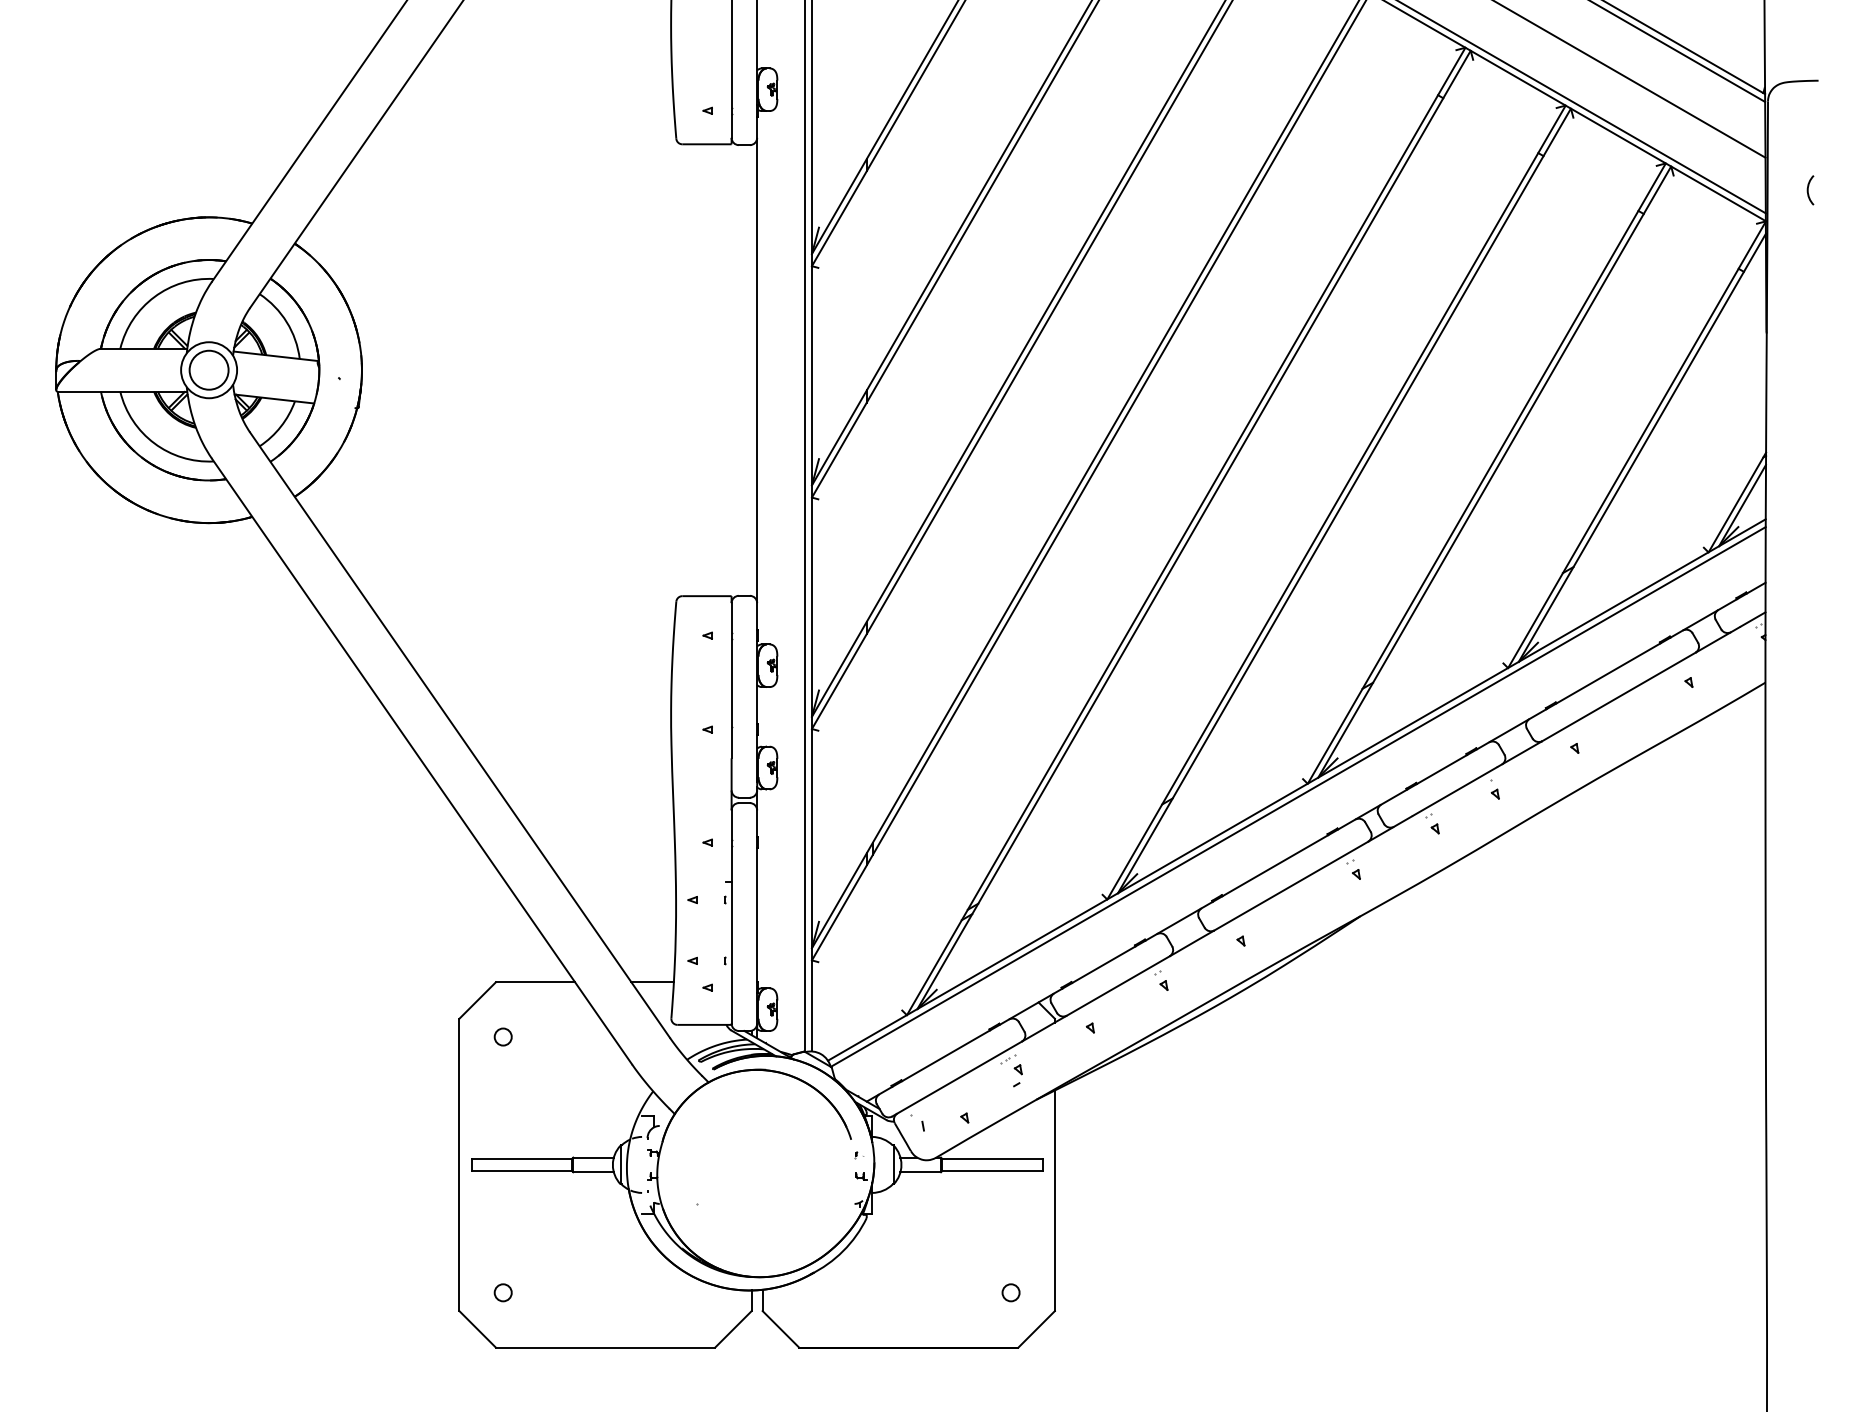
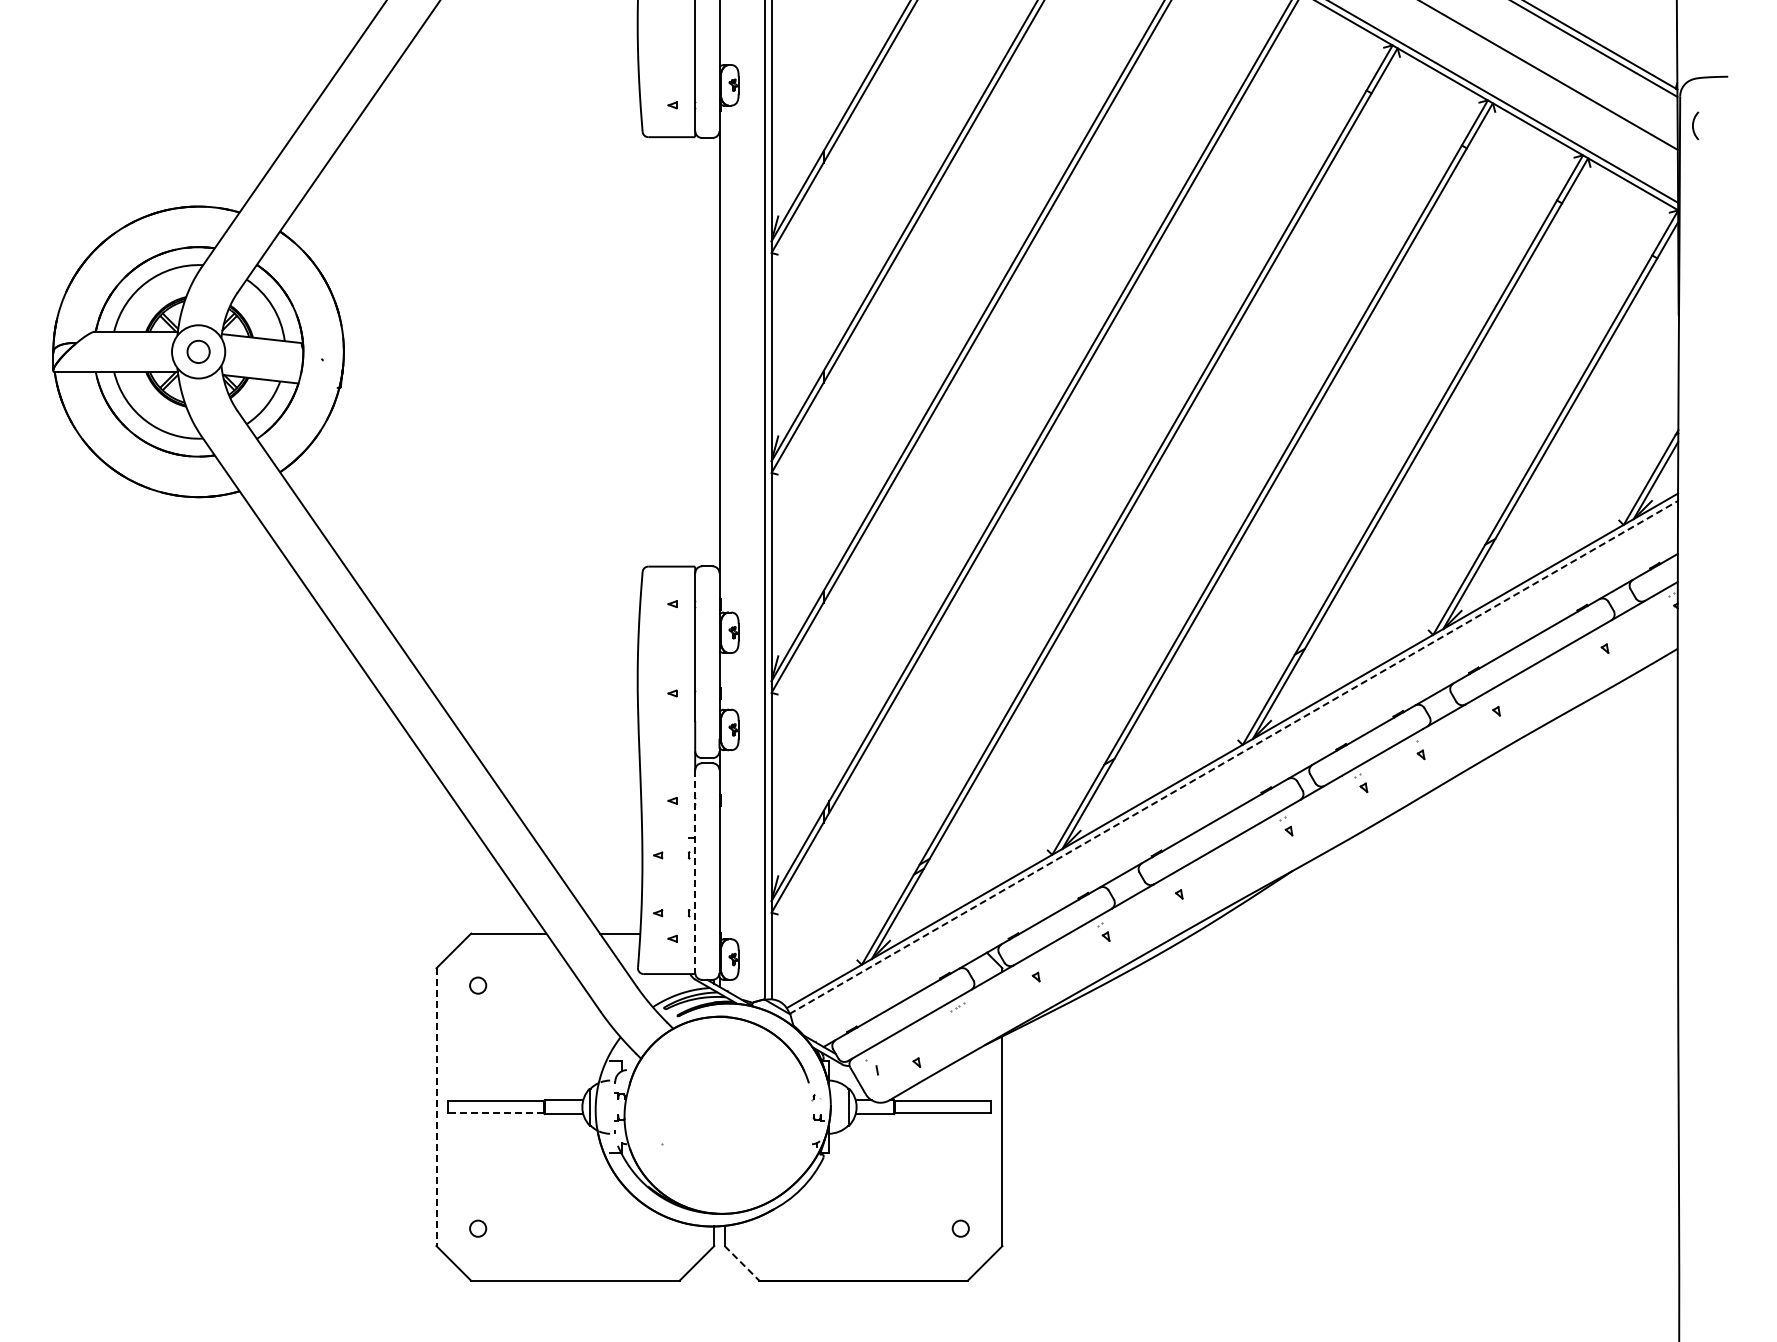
arc: (1808, 189) -> (1693, 125), moved
circle: (208, 369) -> (198, 351), size x0.6
line: (1298, 797) -> (1233, 757), solid -> dashed
line: (731, 918) -> (695, 872), solid -> dashed
part: (1017, 1075) -> (966, 1022), removed
line: (459, 1165) -> (436, 1107), solid -> dashed
line: (521, 1170) -> (495, 1112), solid -> dashed
line: (781, 1329) -> (742, 1263), solid -> dashed

